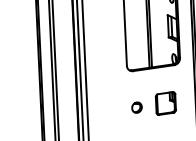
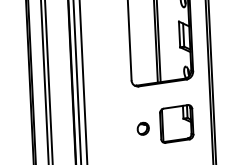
part: (165, 103) -> (176, 123), size x1.43

